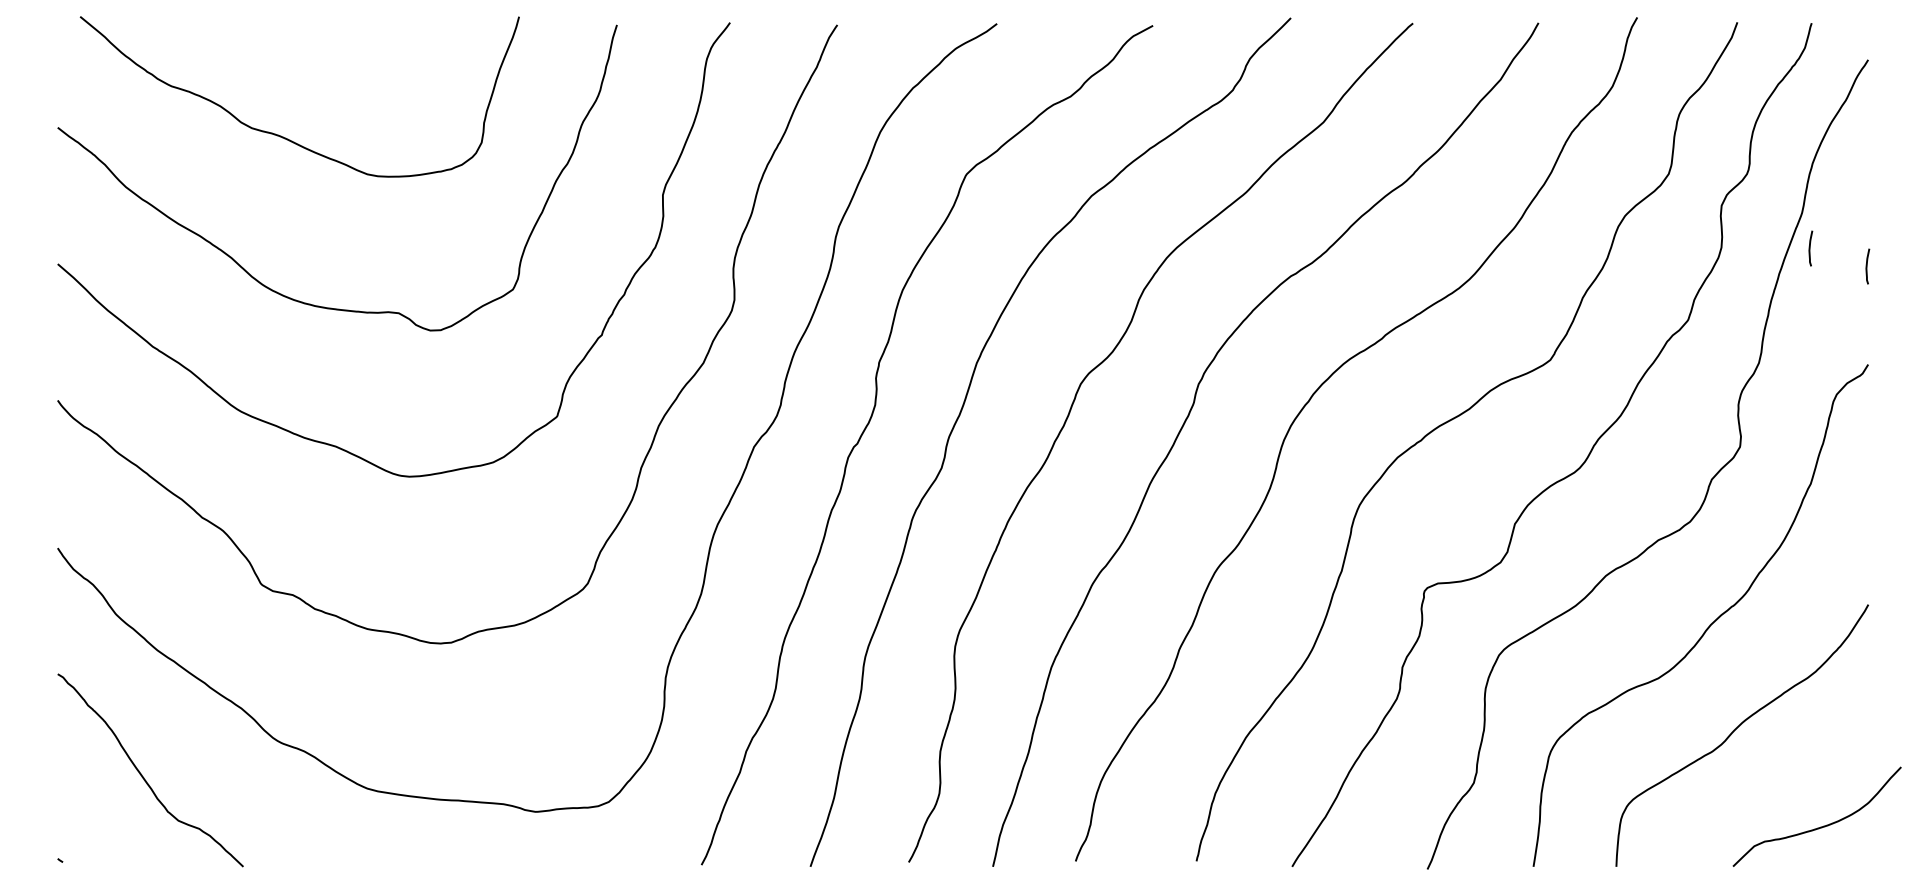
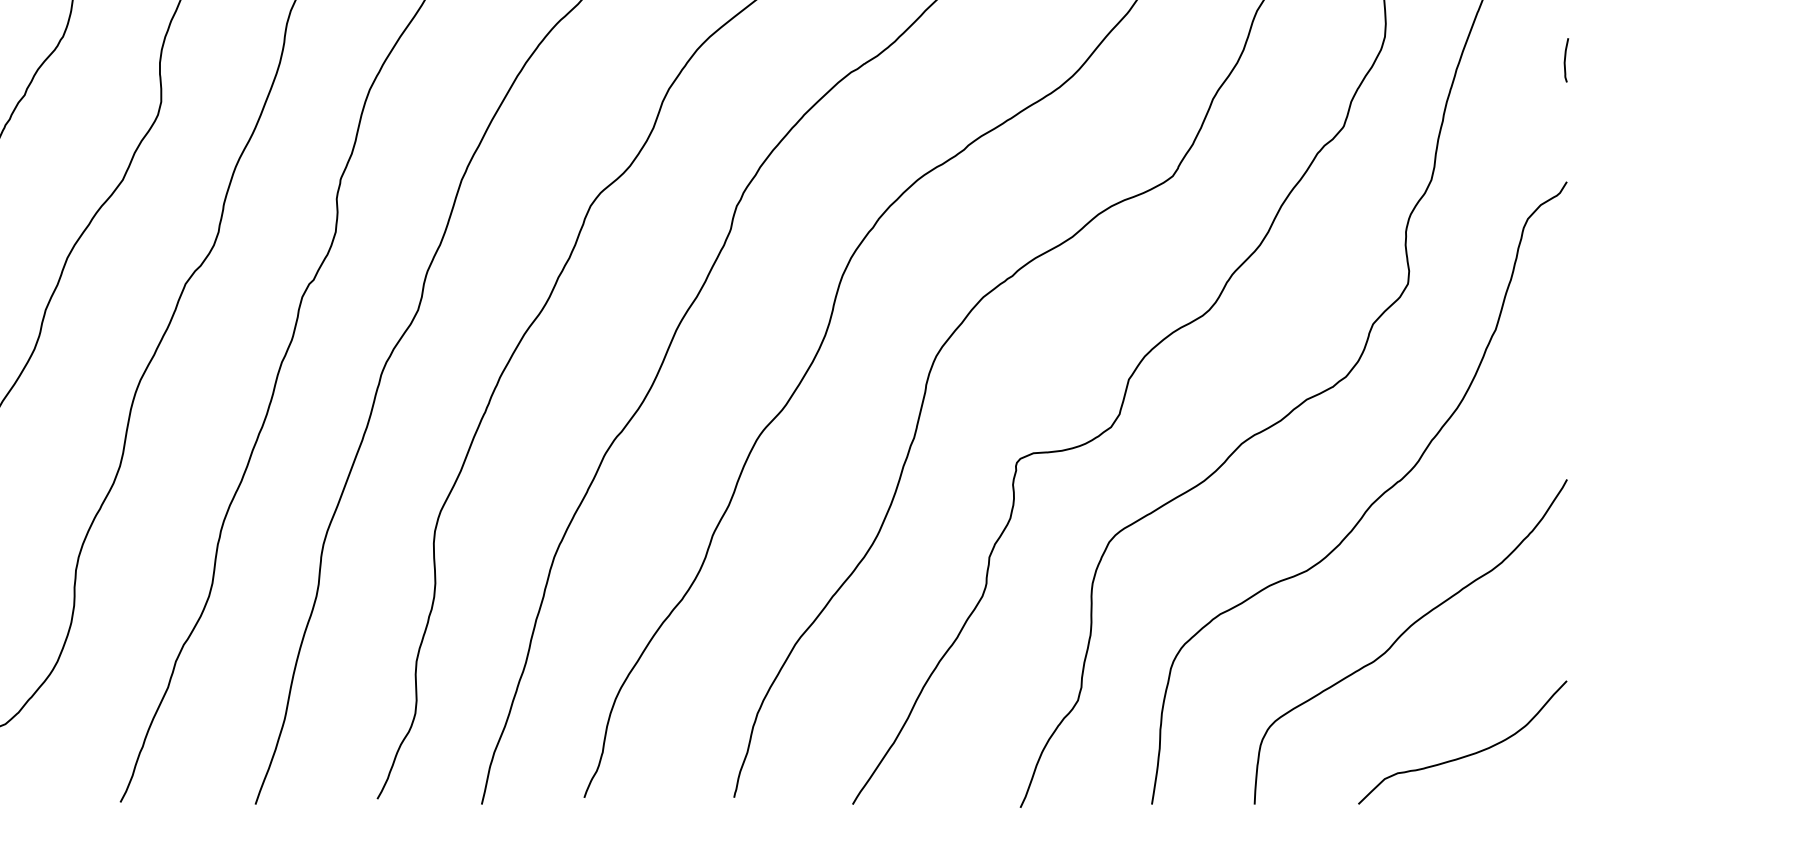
curve: (1810, 248) -> (1495, 37), removed
curve: (1820, 826) -> (1466, 754), moved

